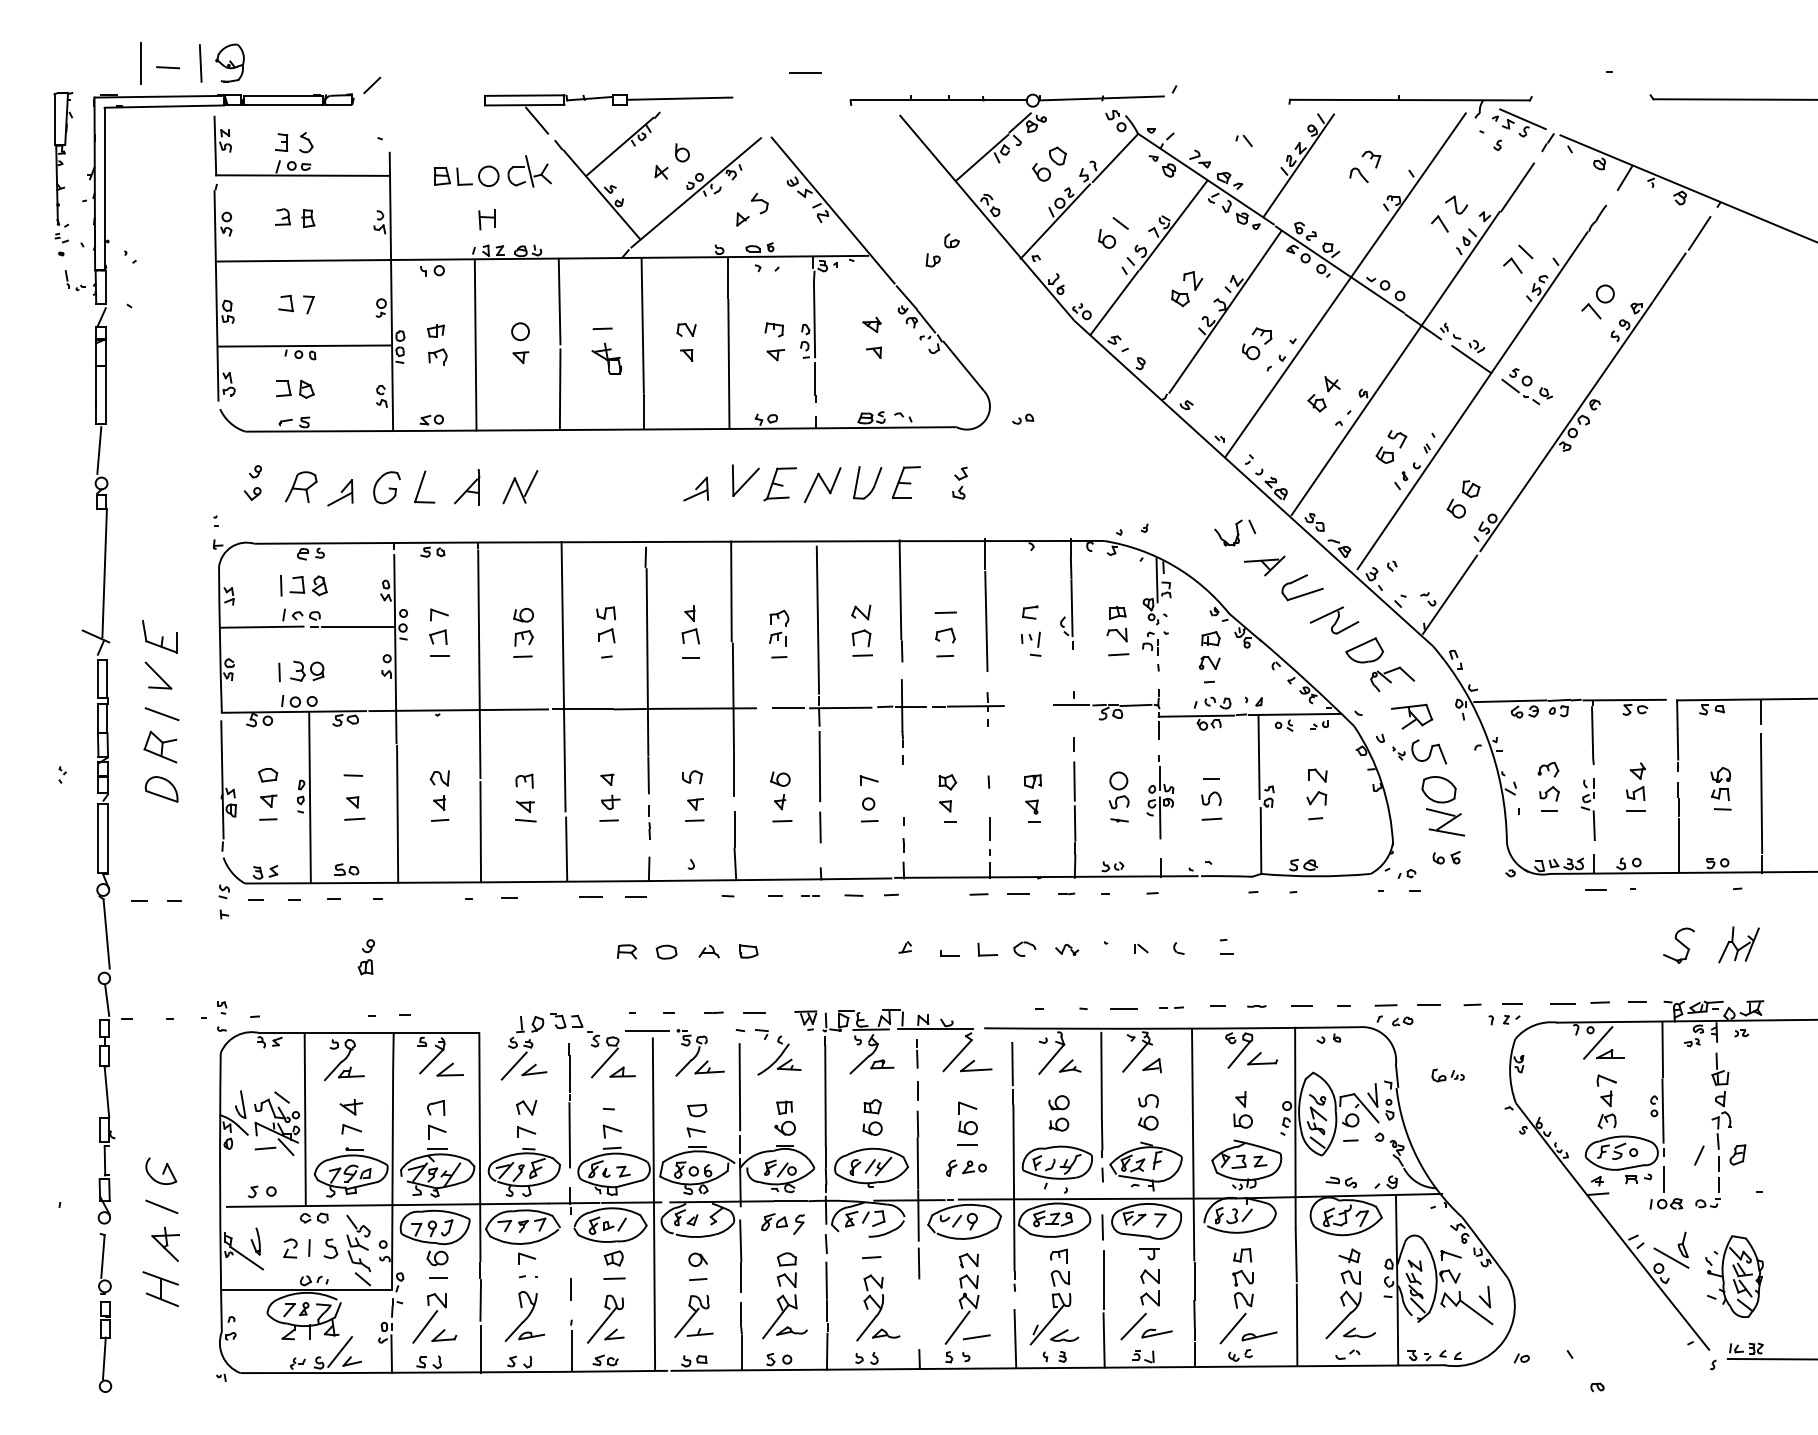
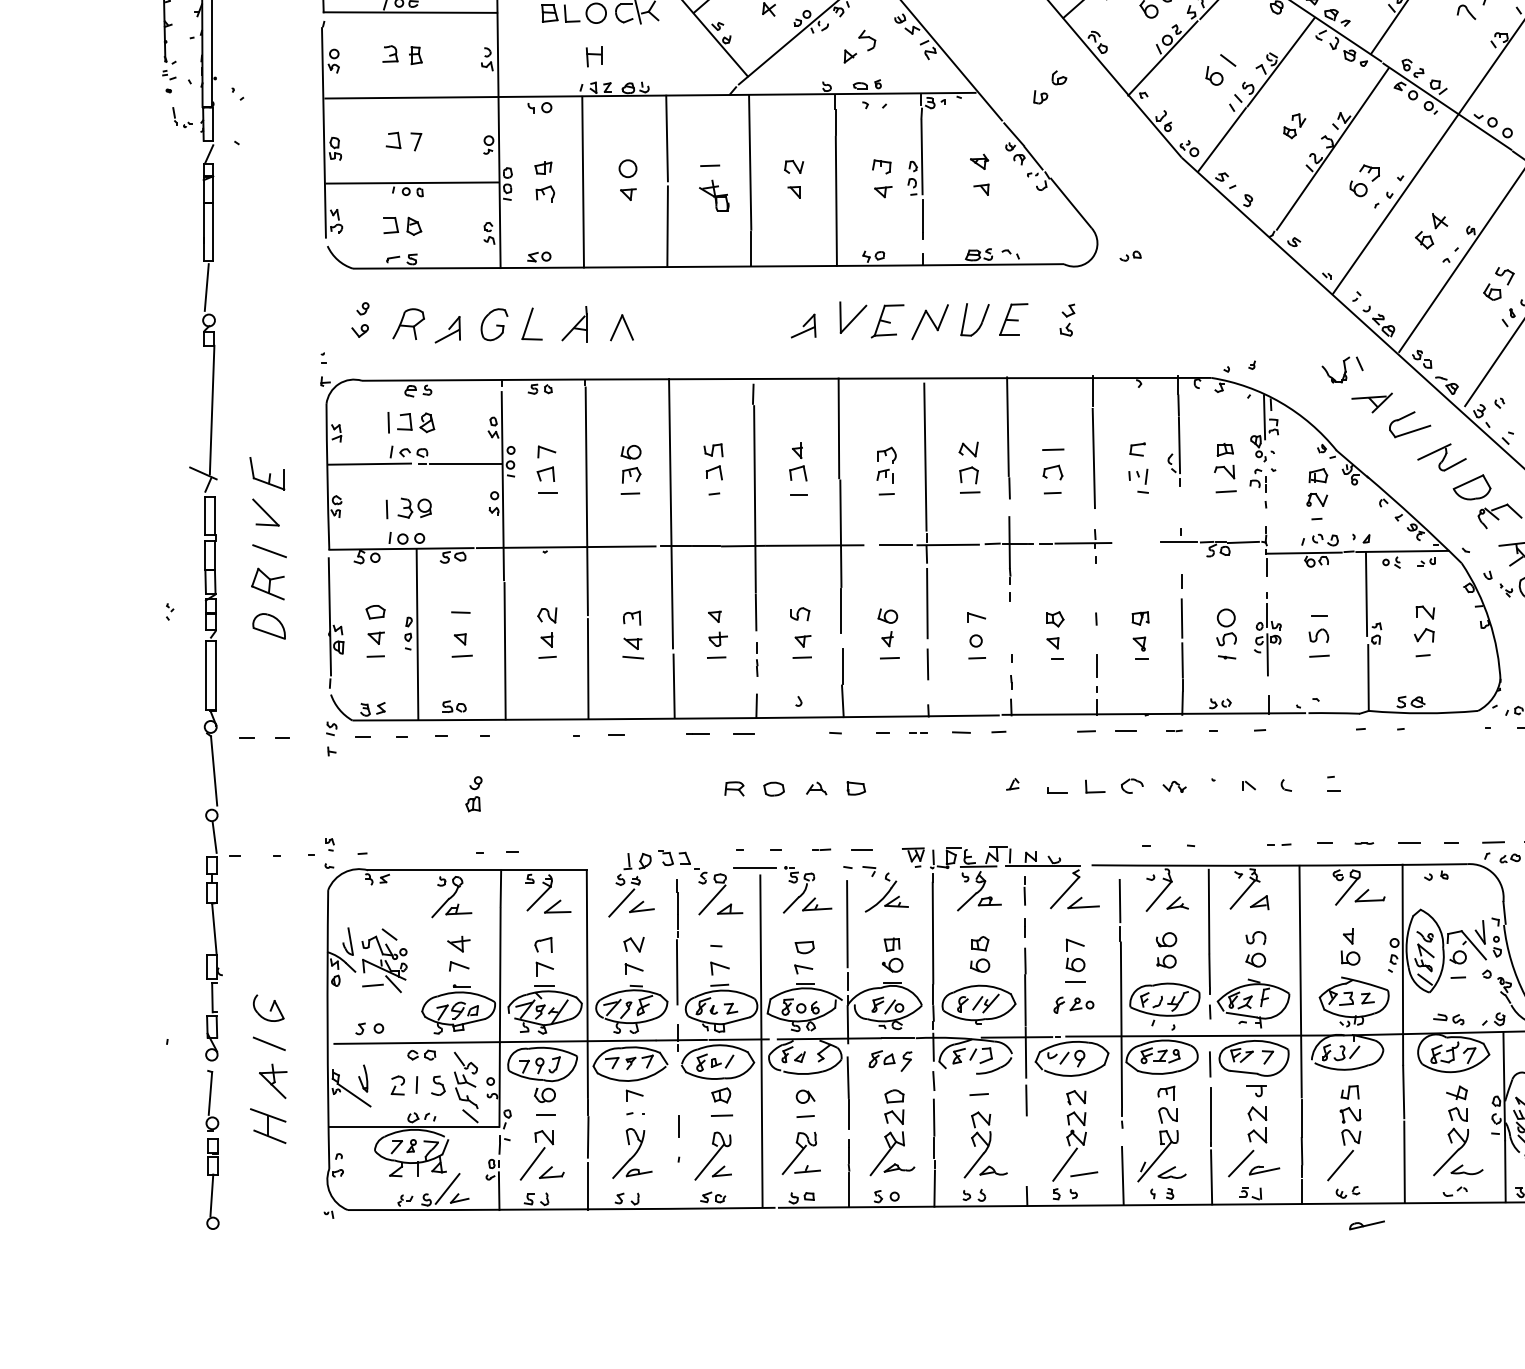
part: (1187, 289) -> (1294, 126), size x0.7
line: (530, 483) -> (637, 320), removed
line: (1124, 1008) -> (1231, 845), removed
line: (304, 1119) -> (411, 956), removed
part: (1259, 1336) -> (1366, 1225), moved
line: (571, 1350) -> (678, 1187), removed

